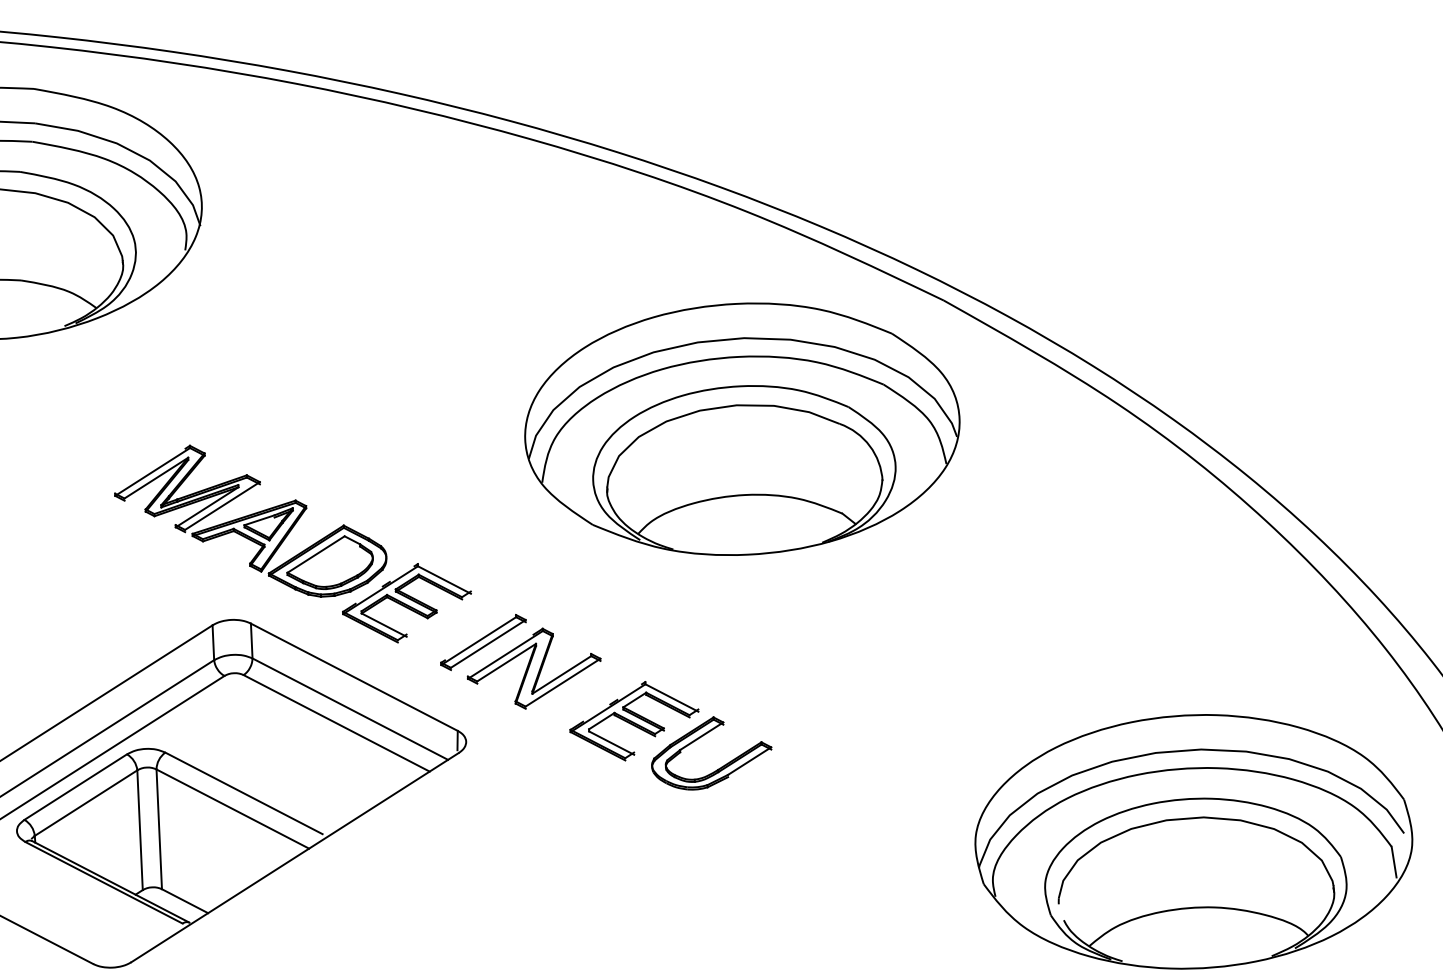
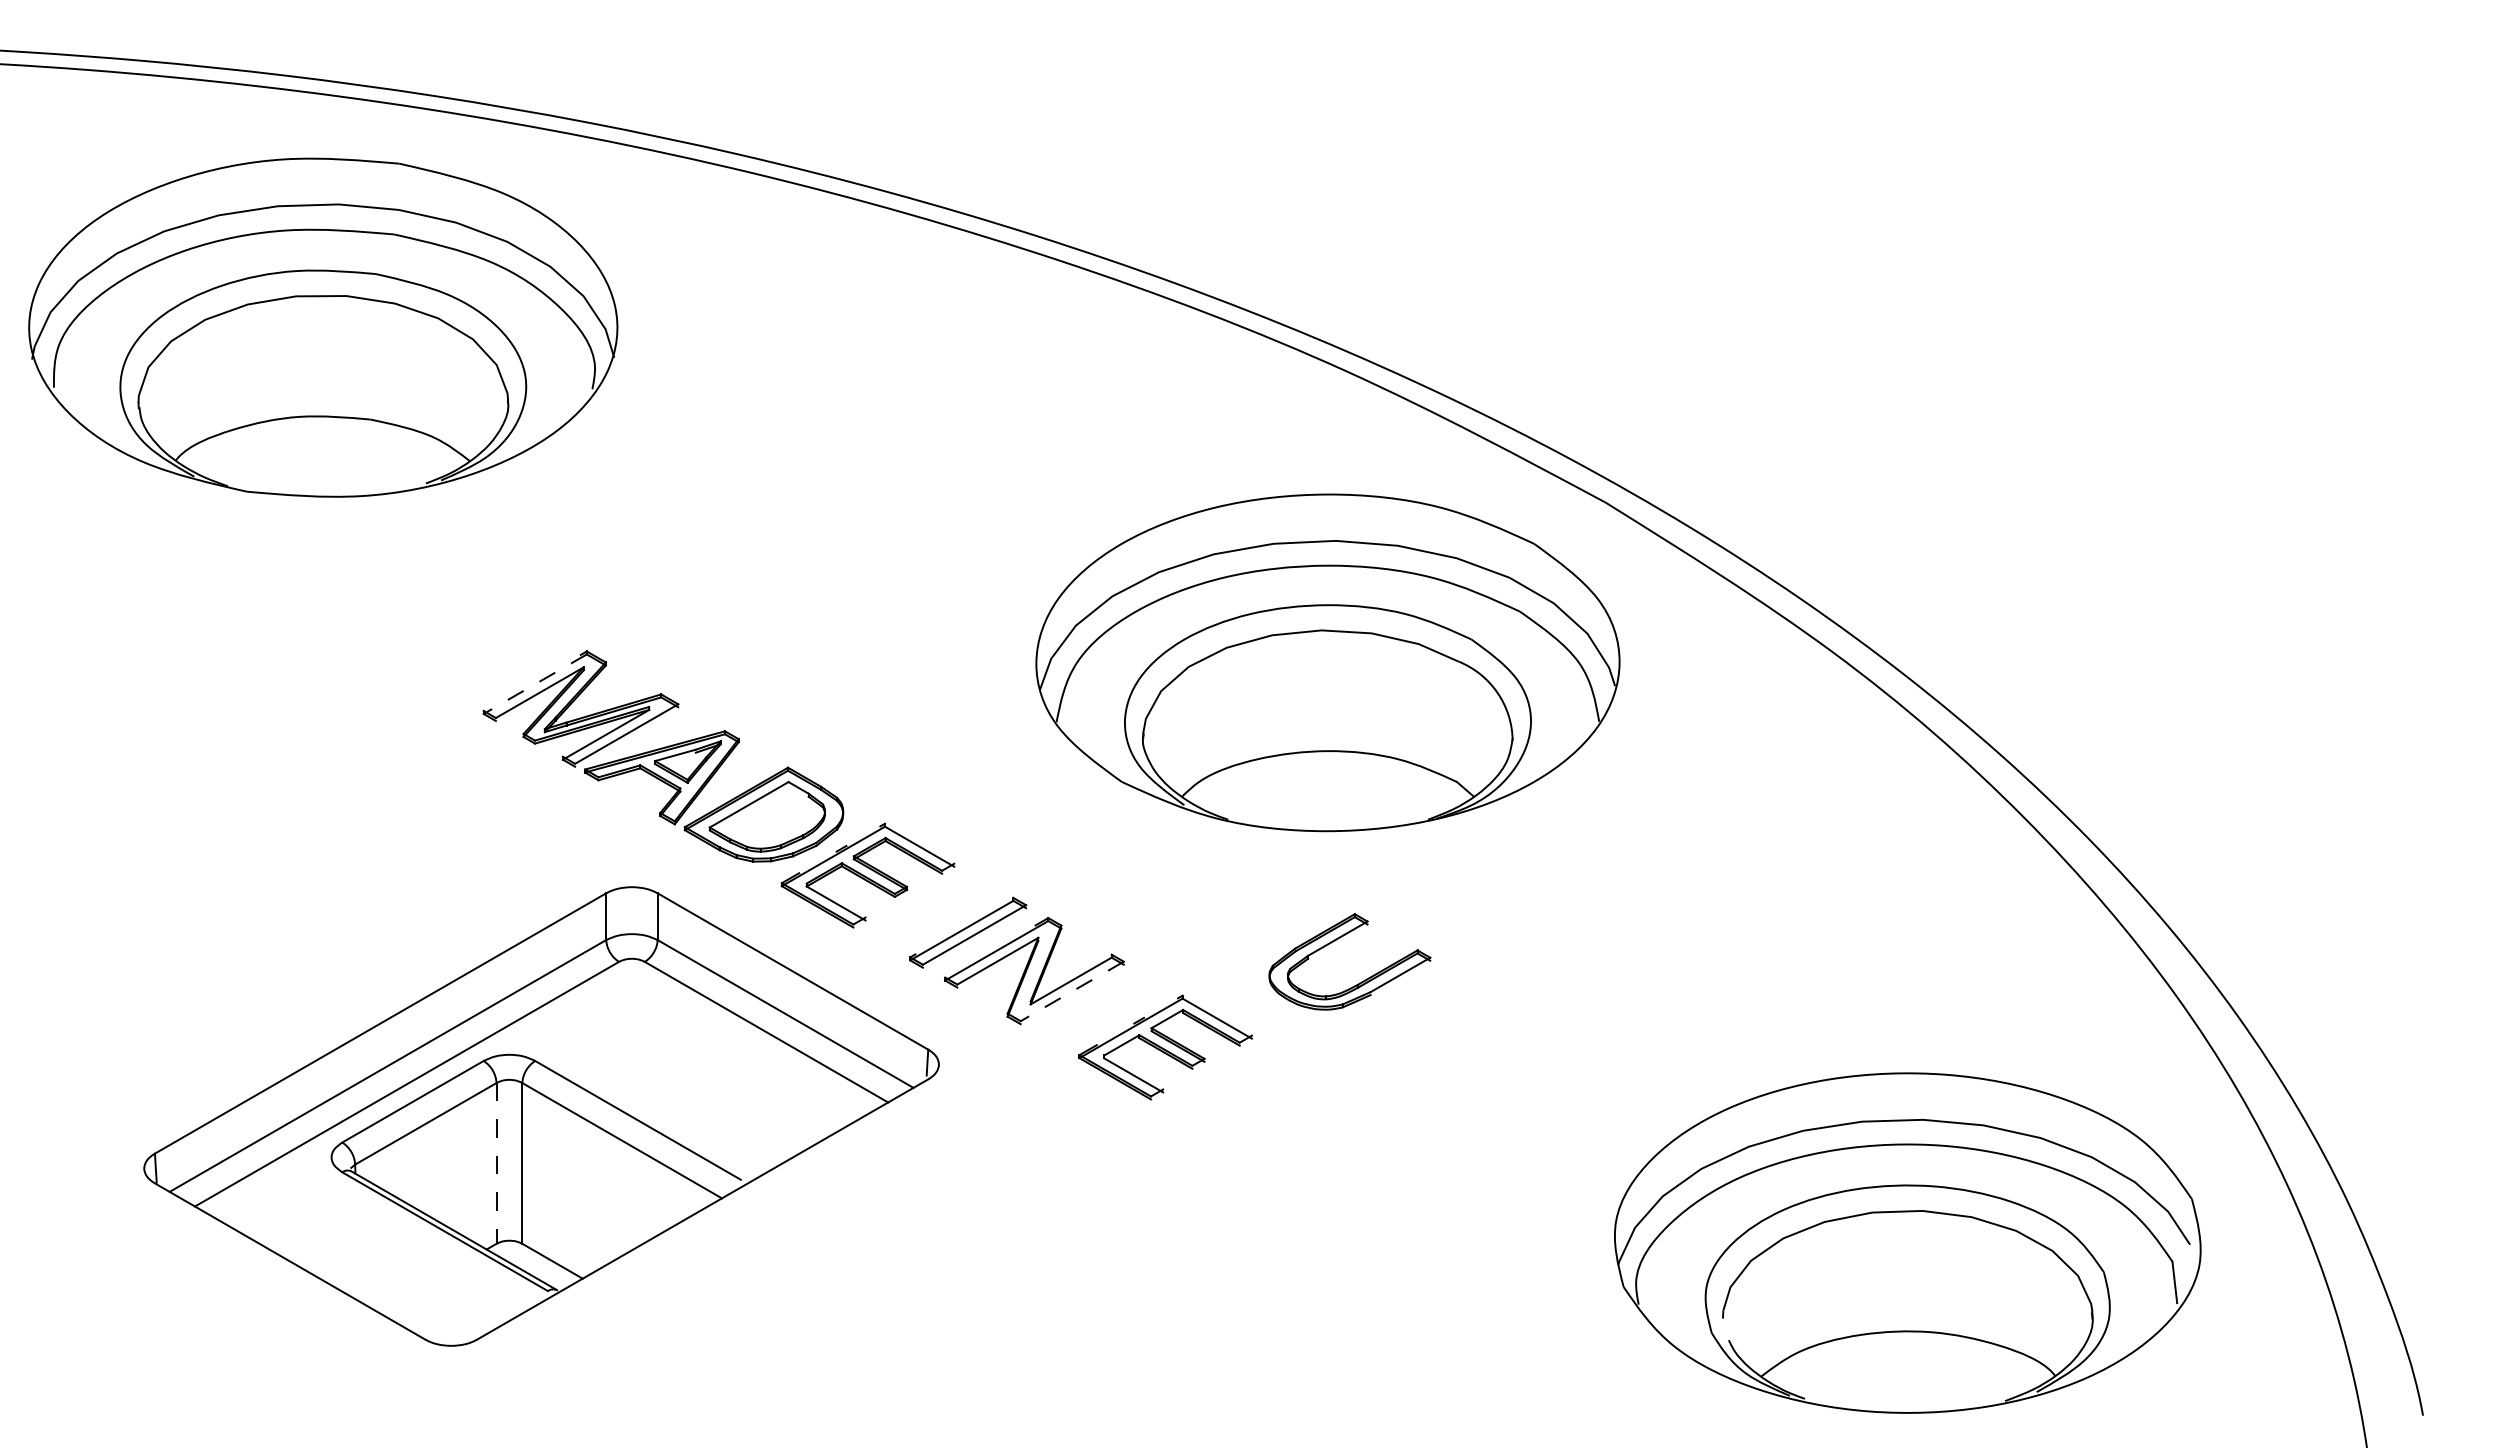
line: (152, 472) -> (535, 684), solid -> dashed
line: (563, 682) -> (1072, 991), solid -> dashed
part: (719, 768) -> (1359, 982), moved
line: (140, 830) -> (496, 1163), solid -> dashed

